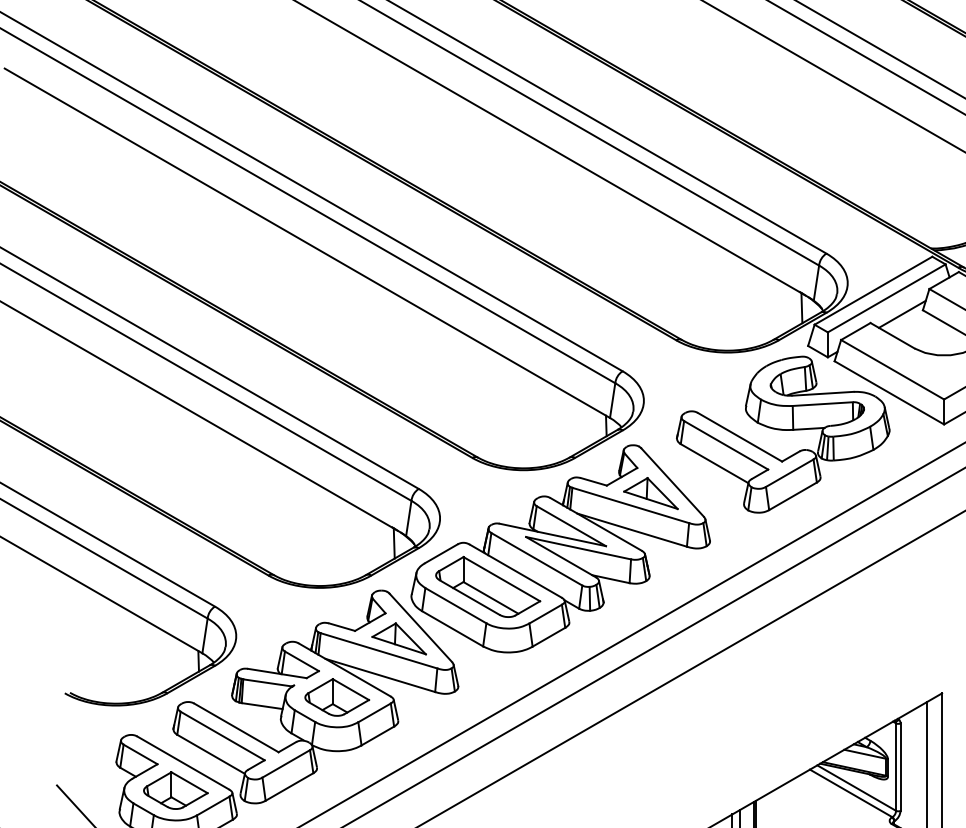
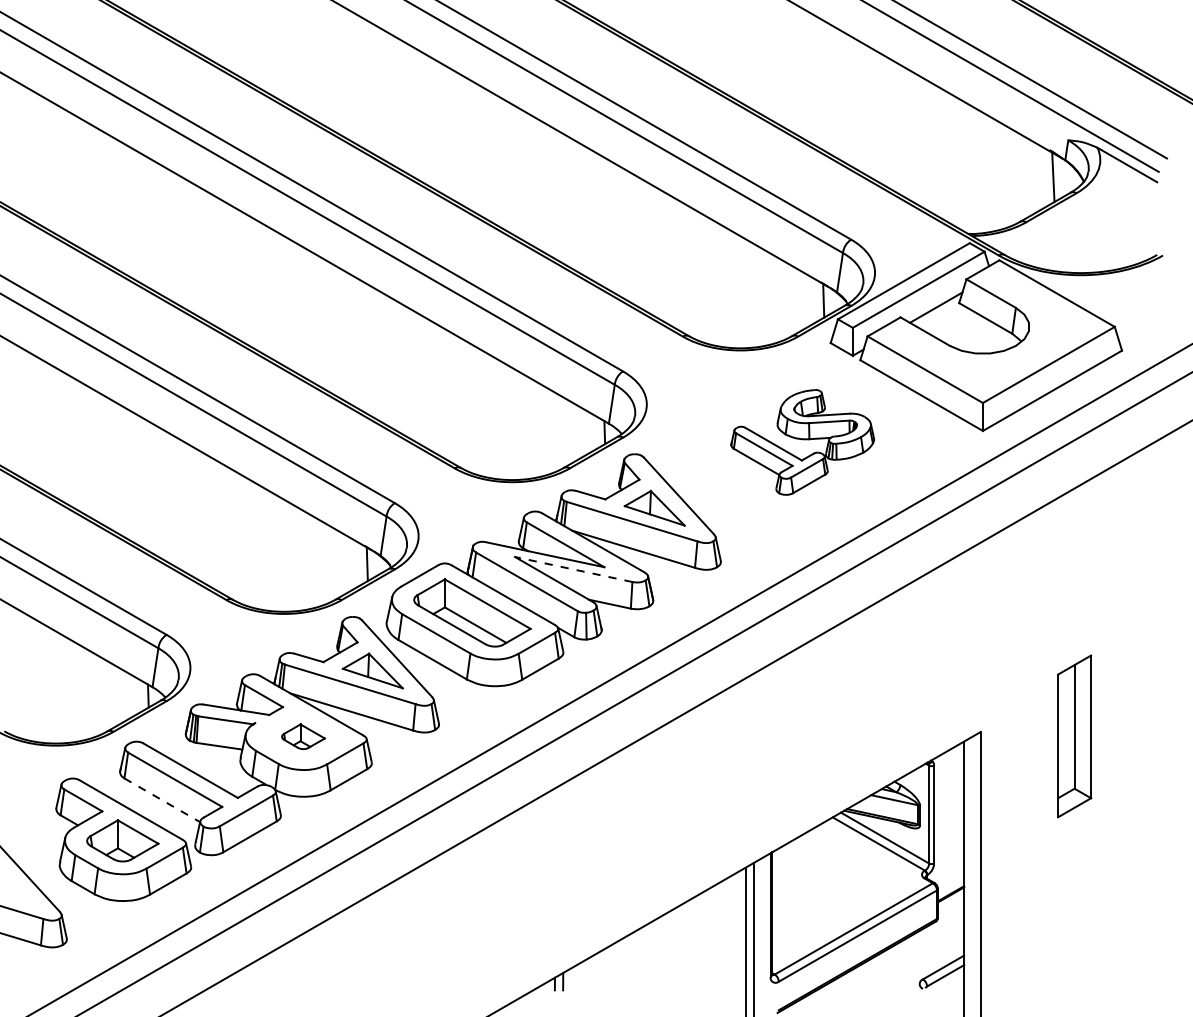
part: (782, 434) -> (802, 442), size x0.6
line: (578, 548) -> (573, 569), solid -> dashed
part: (337, 697) -> (303, 736), size x0.6
line: (211, 754) -> (162, 800), solid -> dashed

